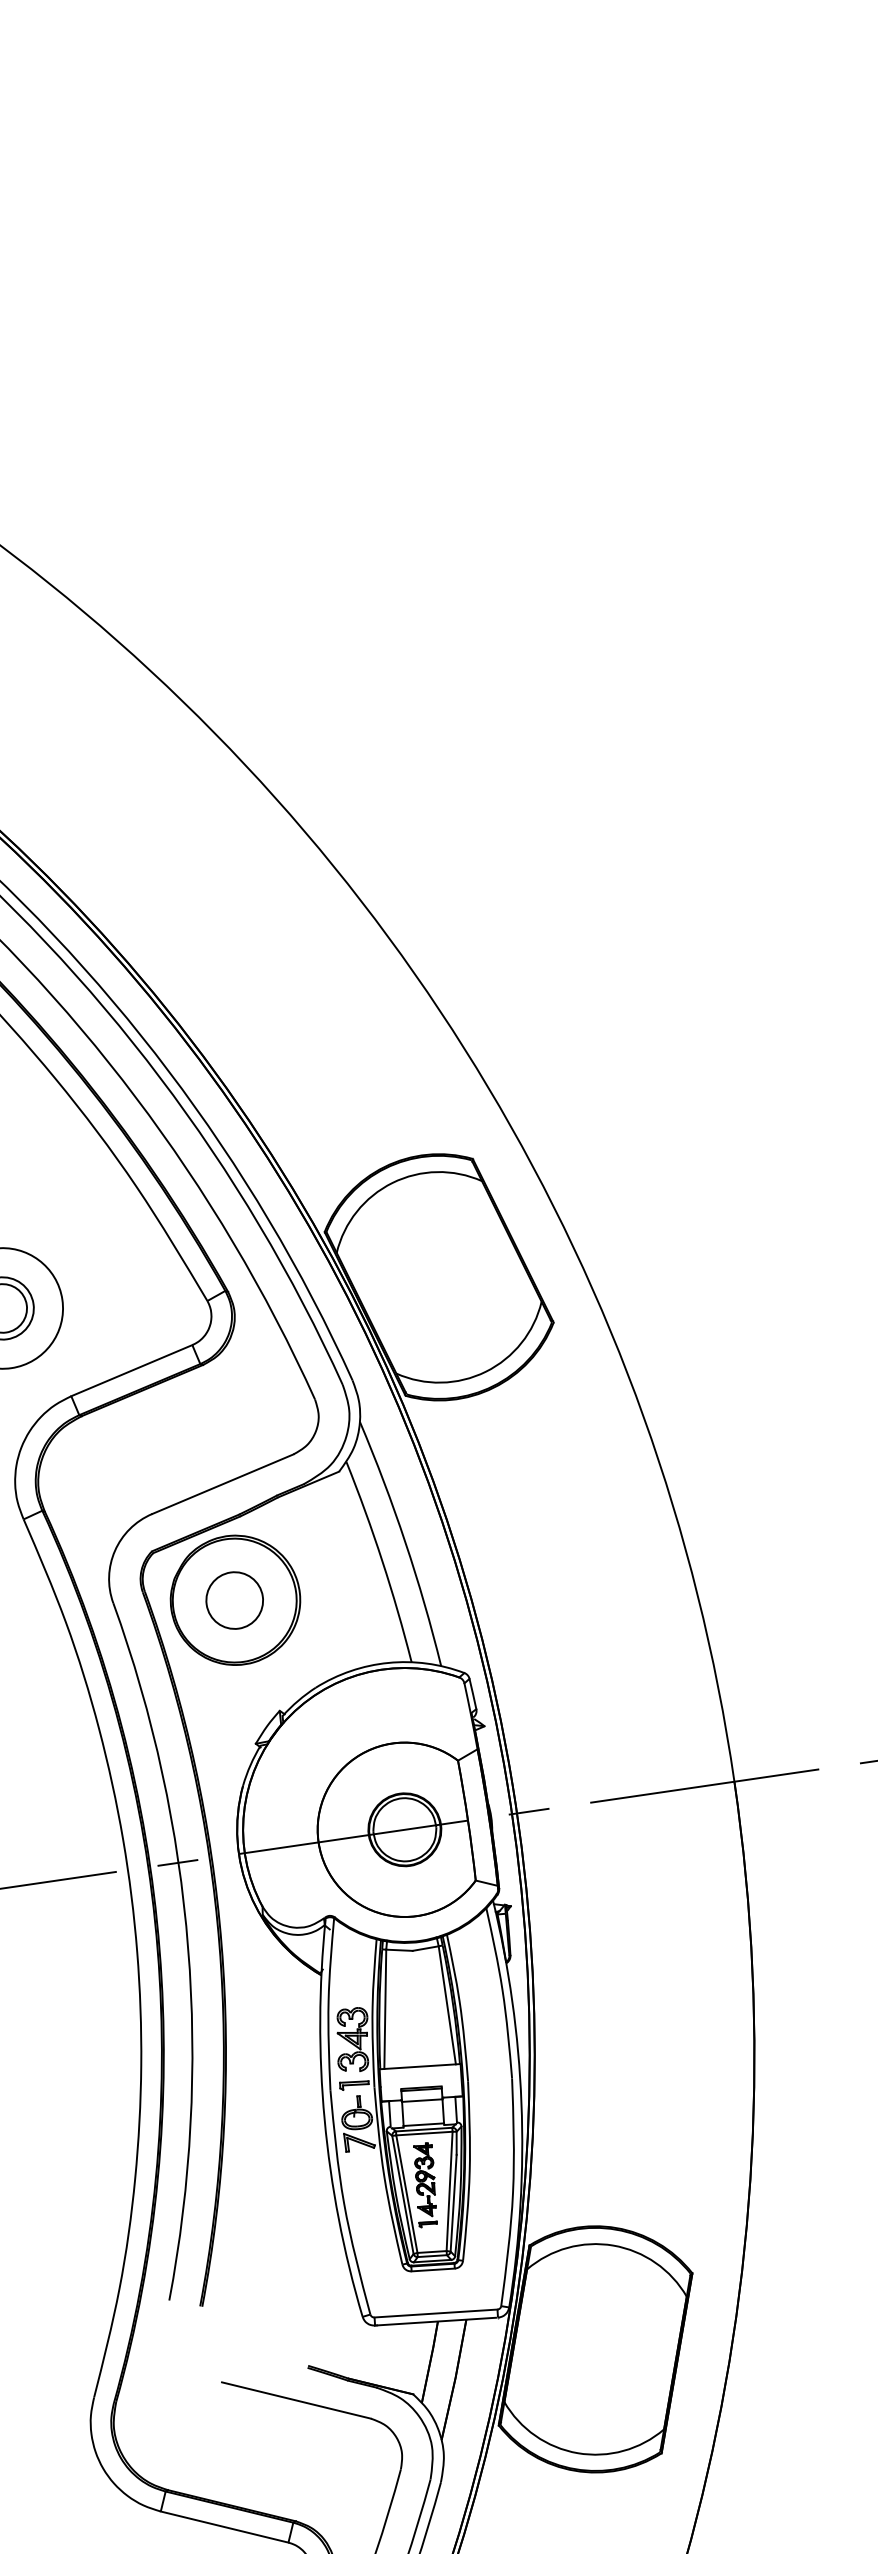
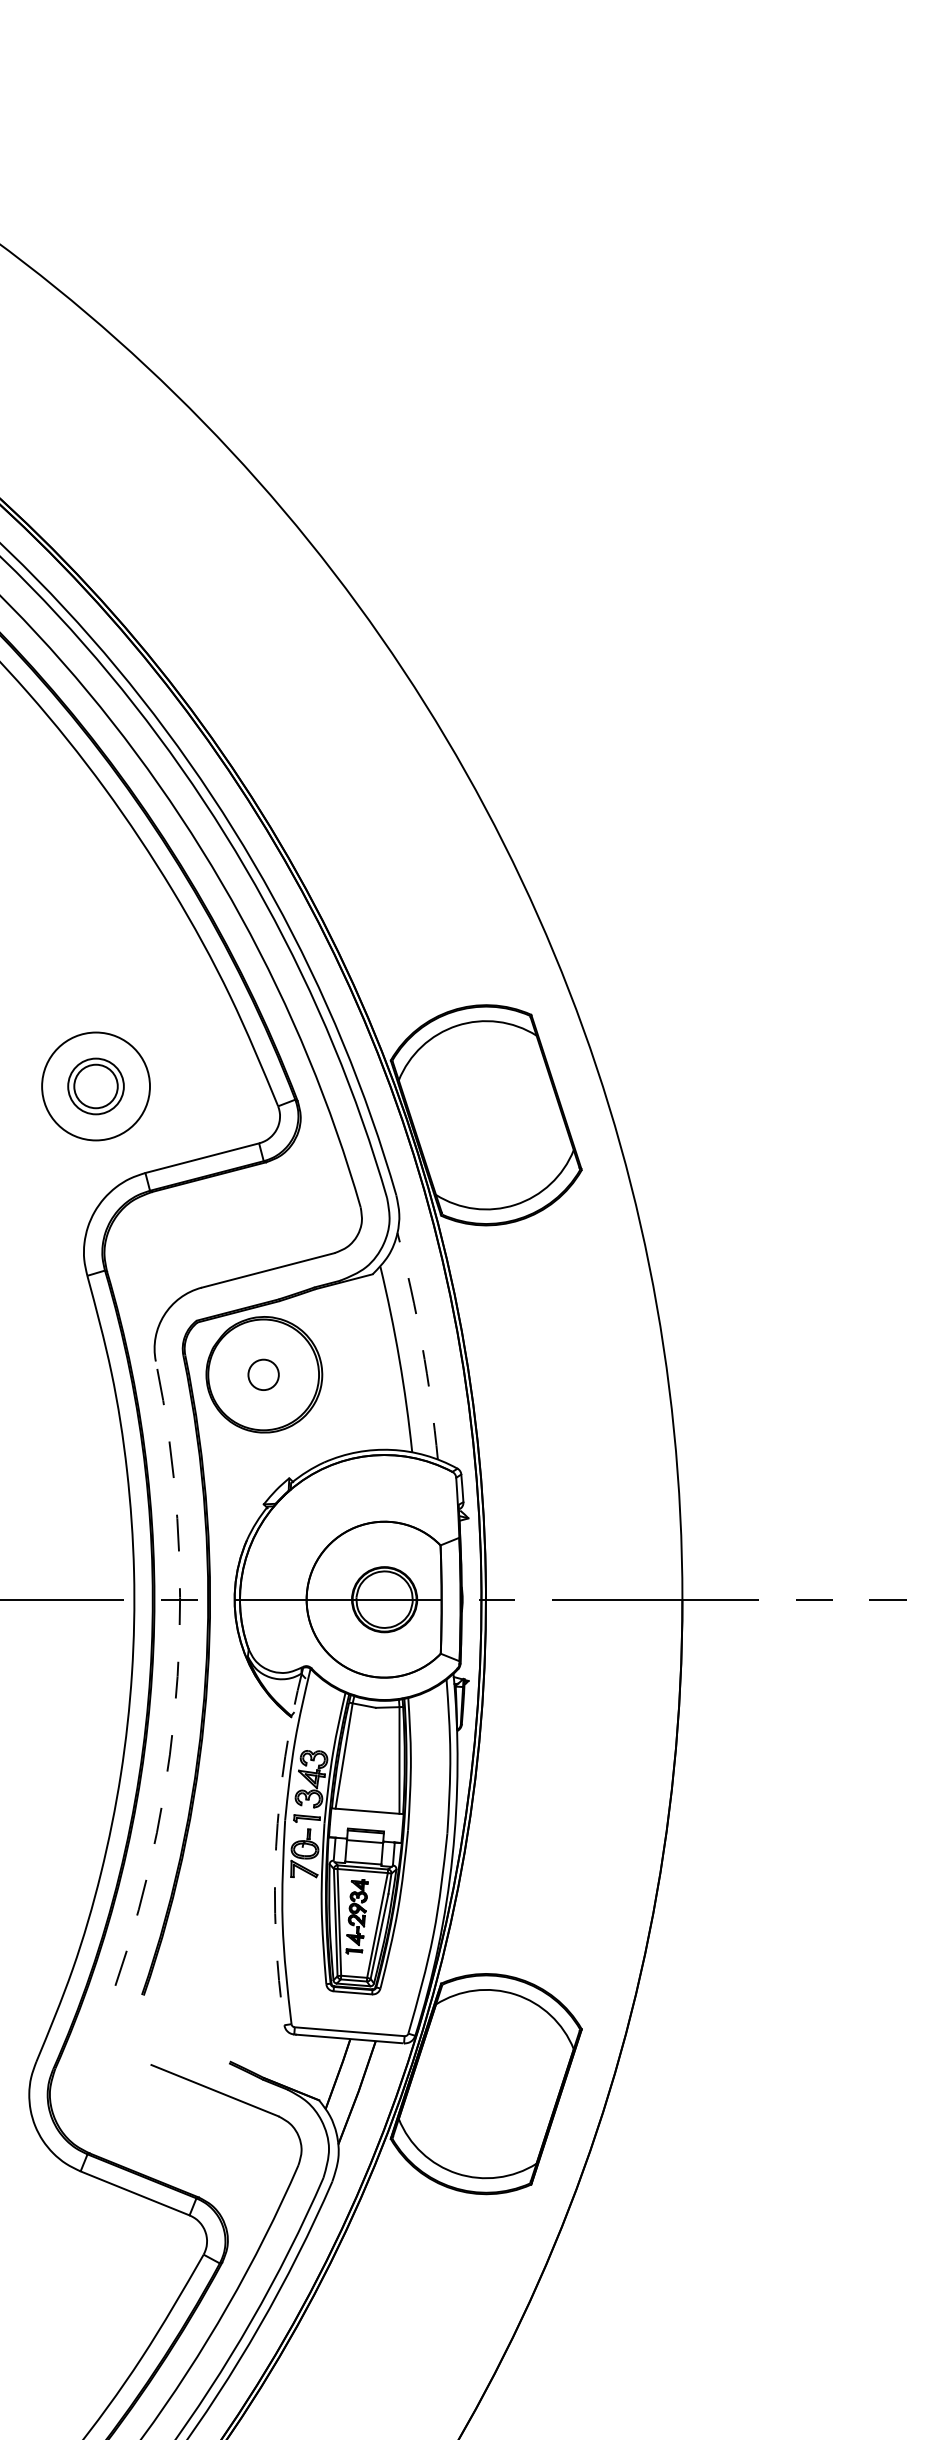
arc: (405, 1542) -> (422, 1345), solid -> dashed
circle: (234, 1600) -> (263, 1374), size x0.6
arc: (188, 1948) -> (177, 1676), solid -> dashed
arc: (325, 2120) -> (276, 1846), solid -> dashed

